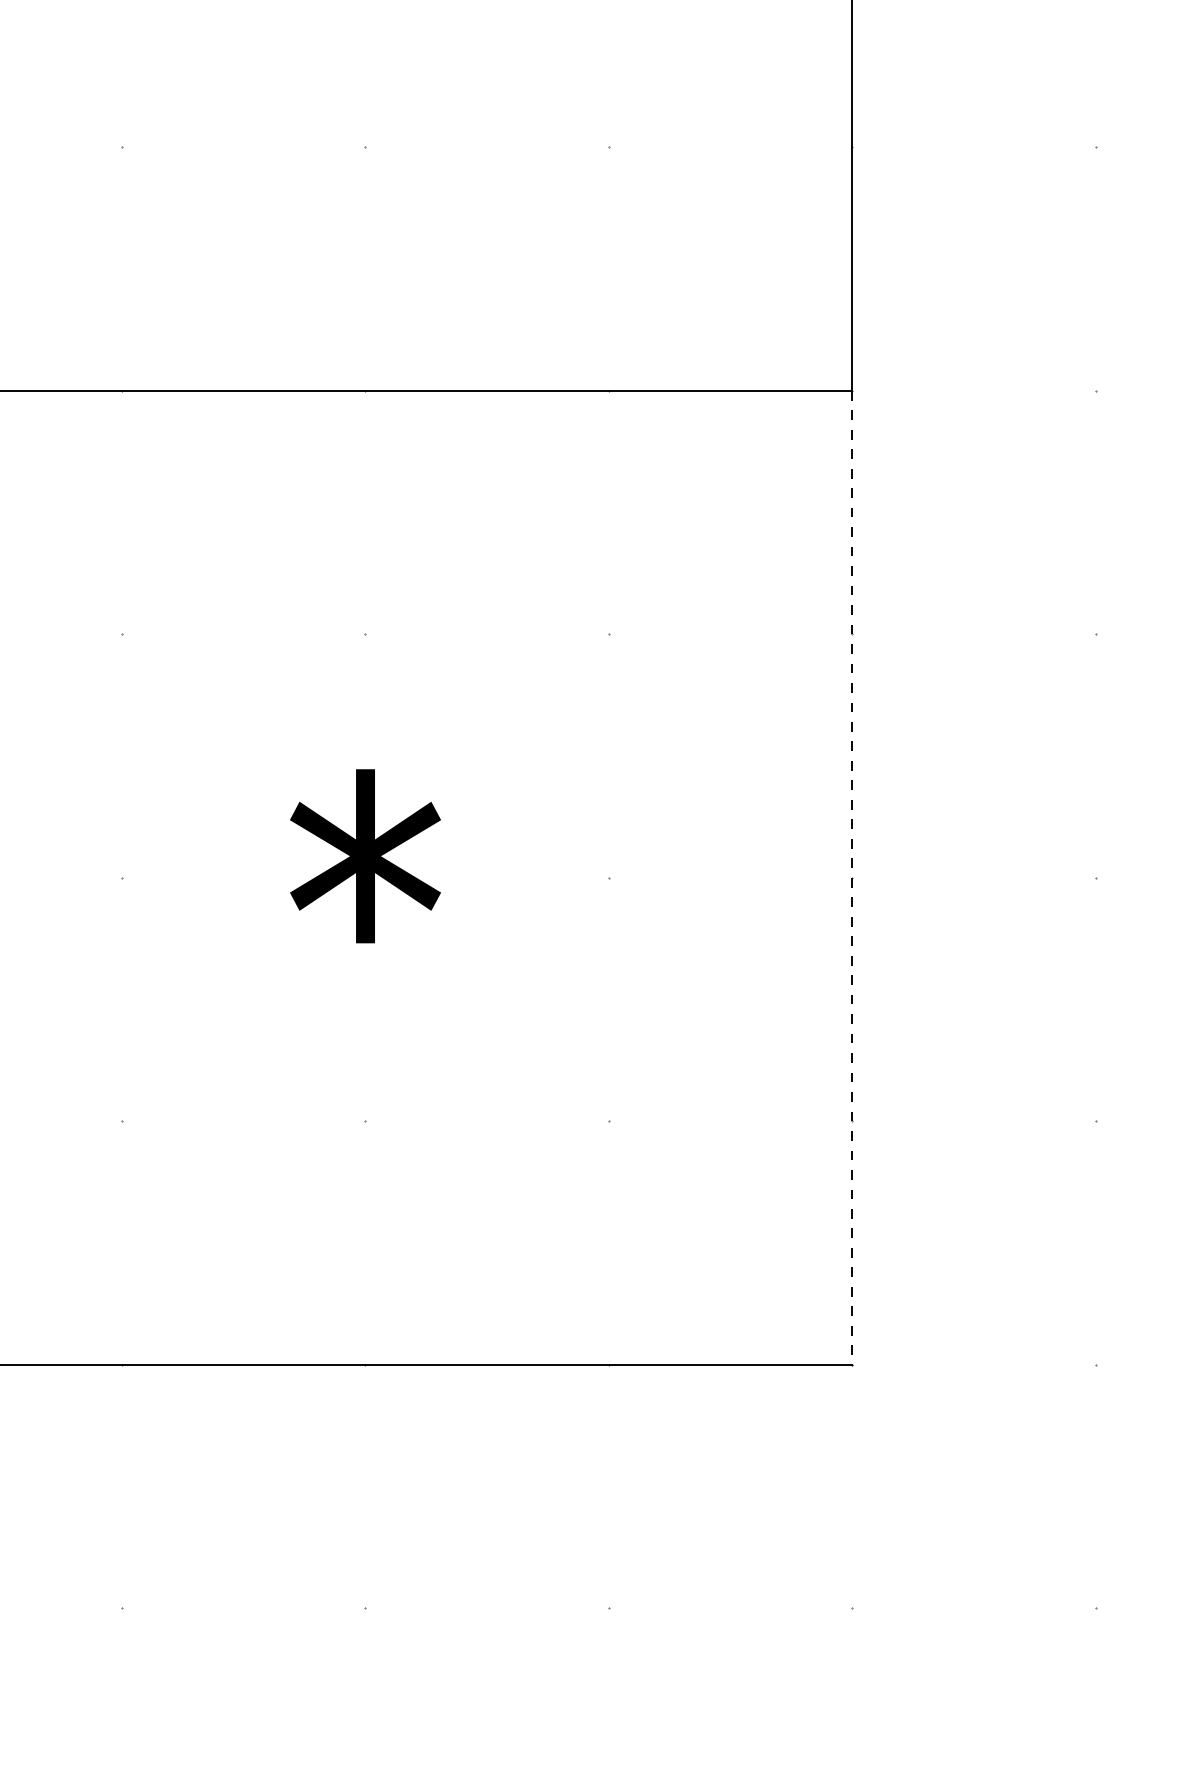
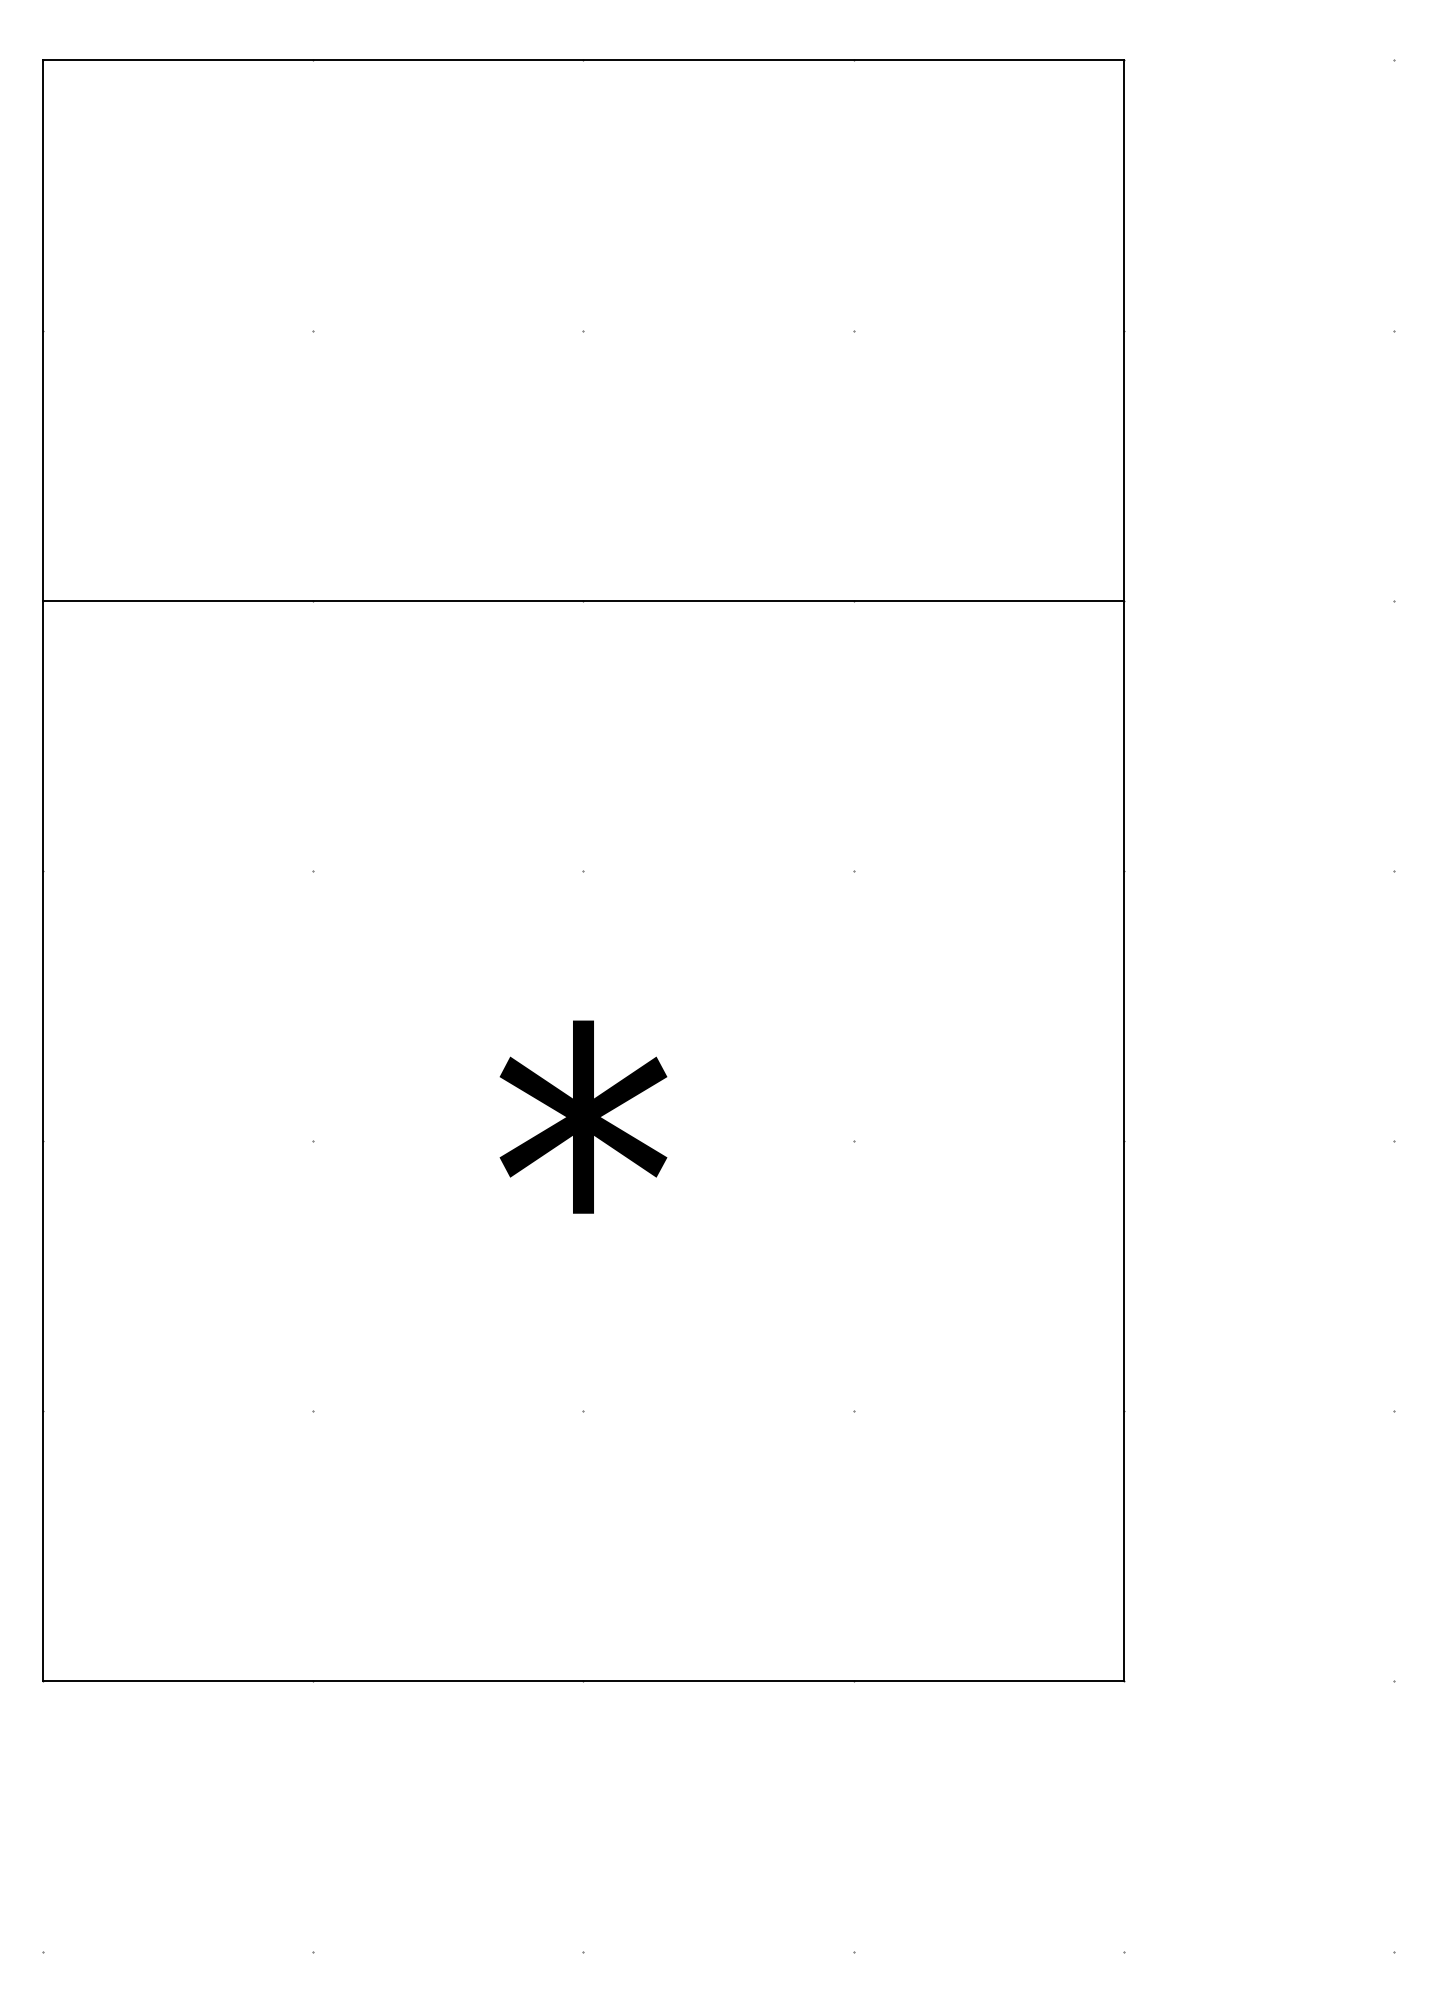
line: (852, 878) -> (1123, 1141), dashed -> solid

